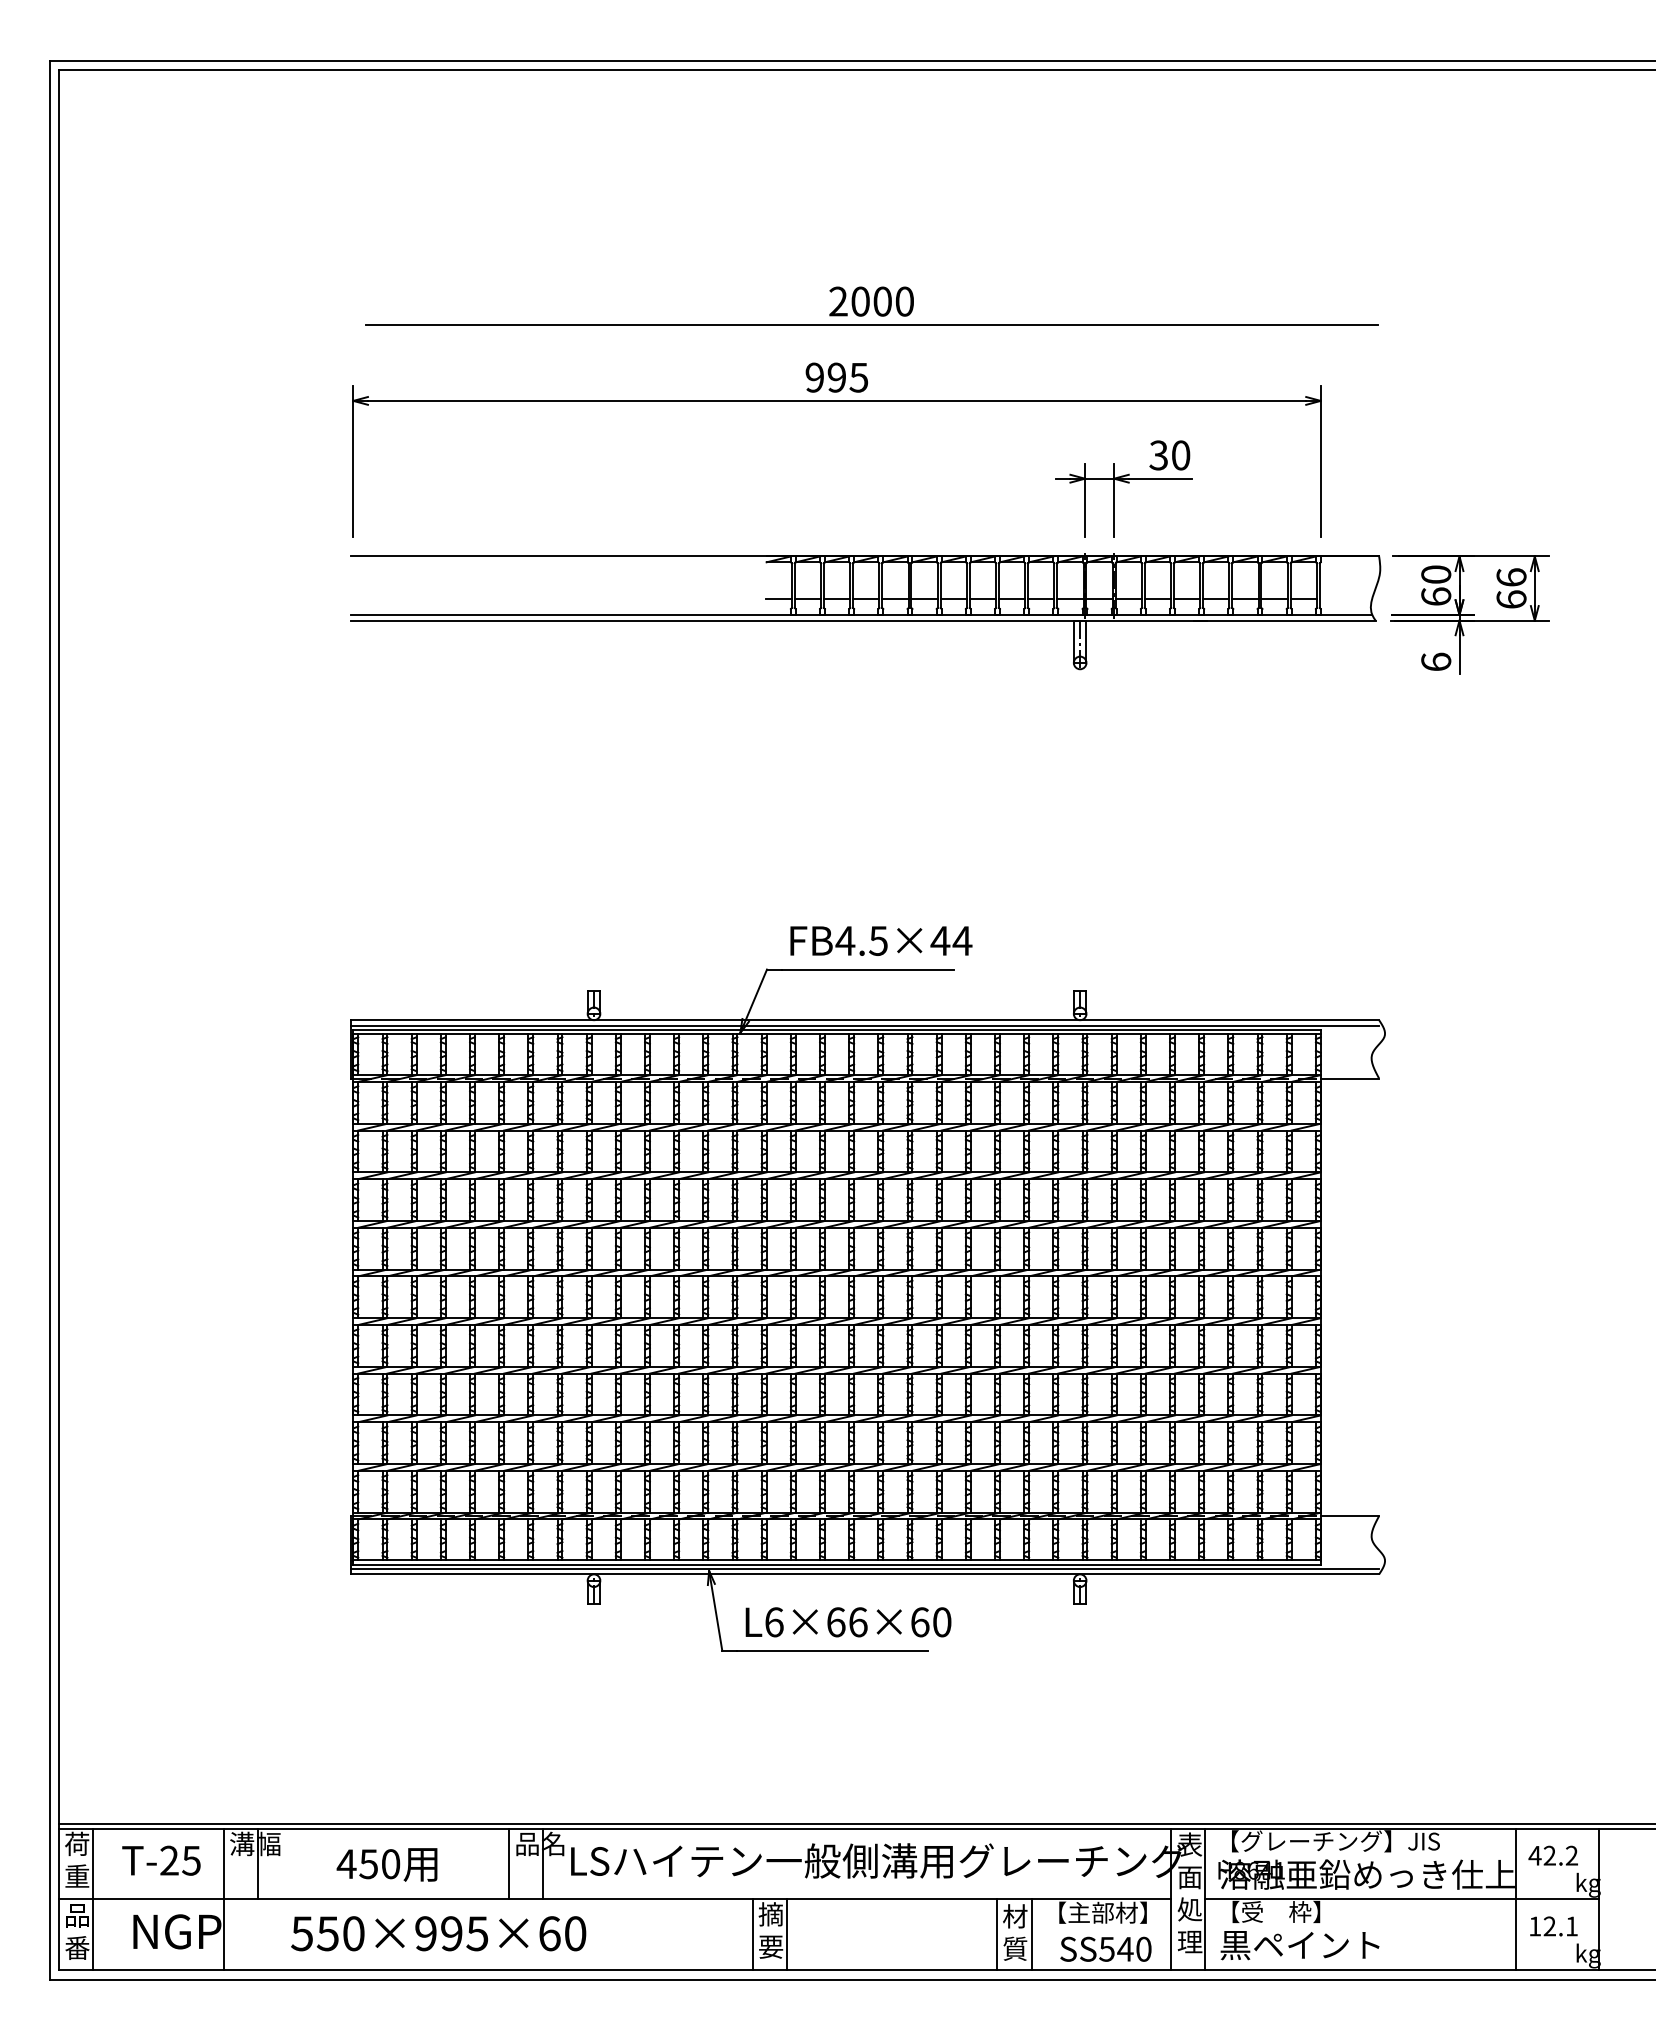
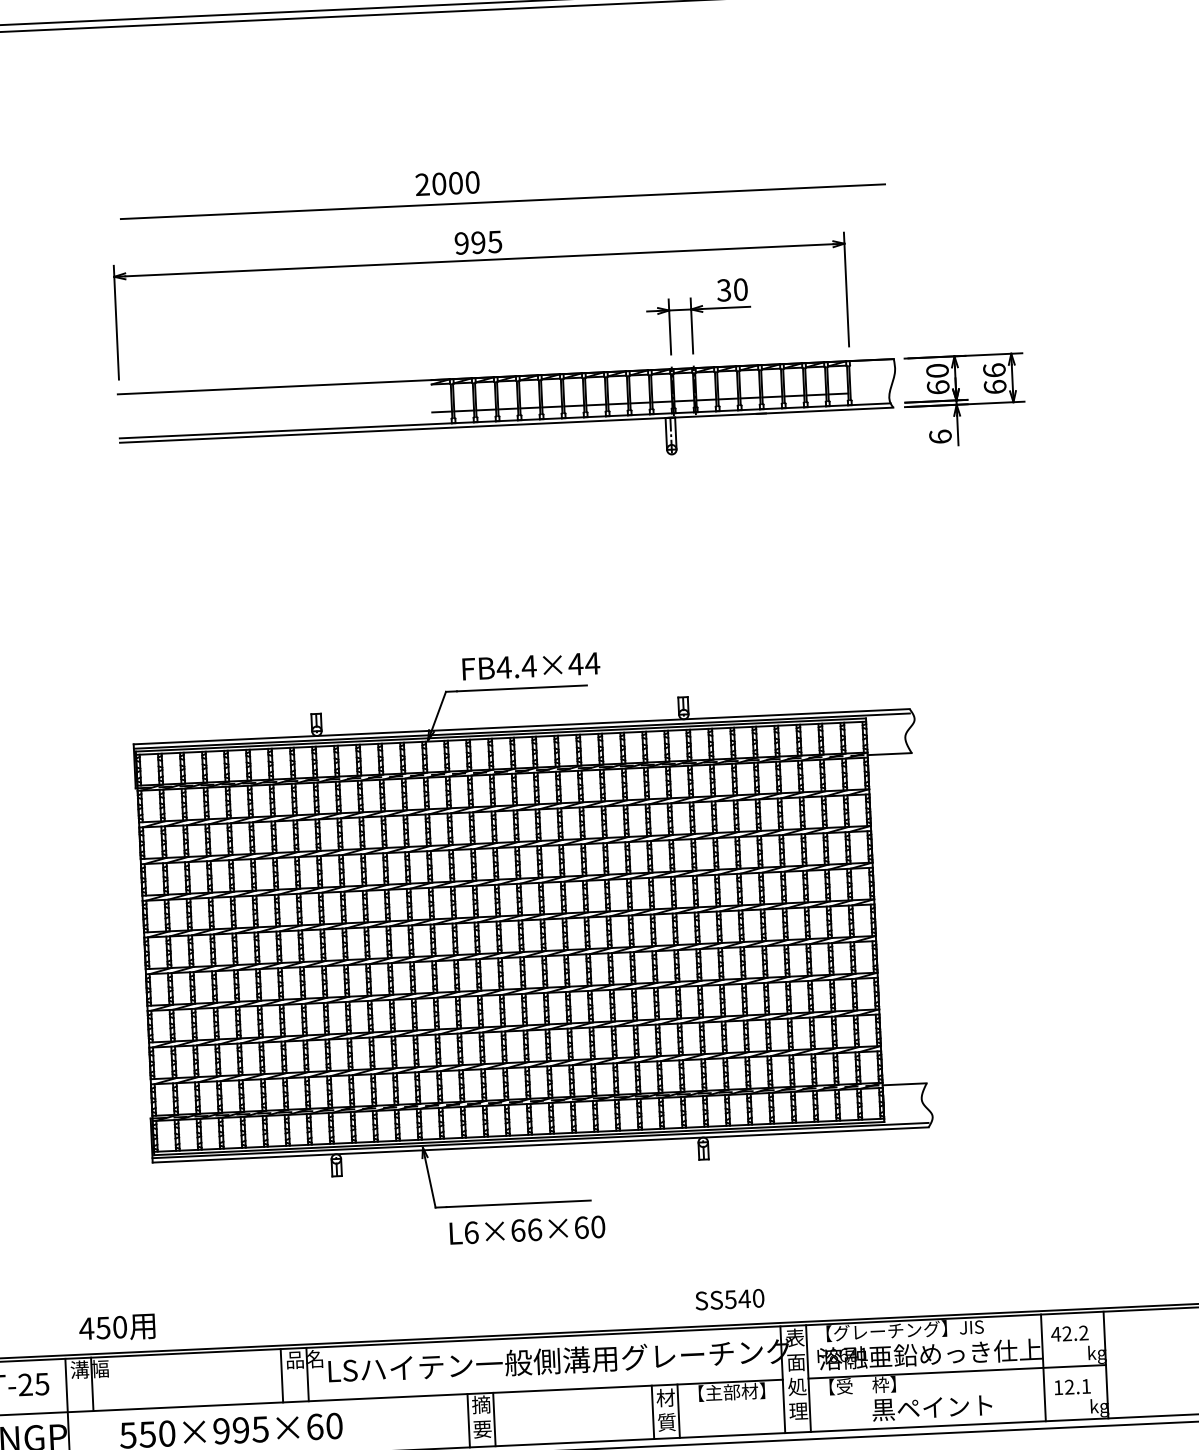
text: (871, 301) -> (447, 183), moved
text: (878, 940) -> (529, 666), FB4.5×44 -> FB4.4×44
text: (848, 1622) -> (527, 1230), moved
text: (386, 1864) -> (116, 1327), moved
text: (1299, 1945) -> (931, 1407), moved
text: (1105, 1948) -> (729, 1299), moved

